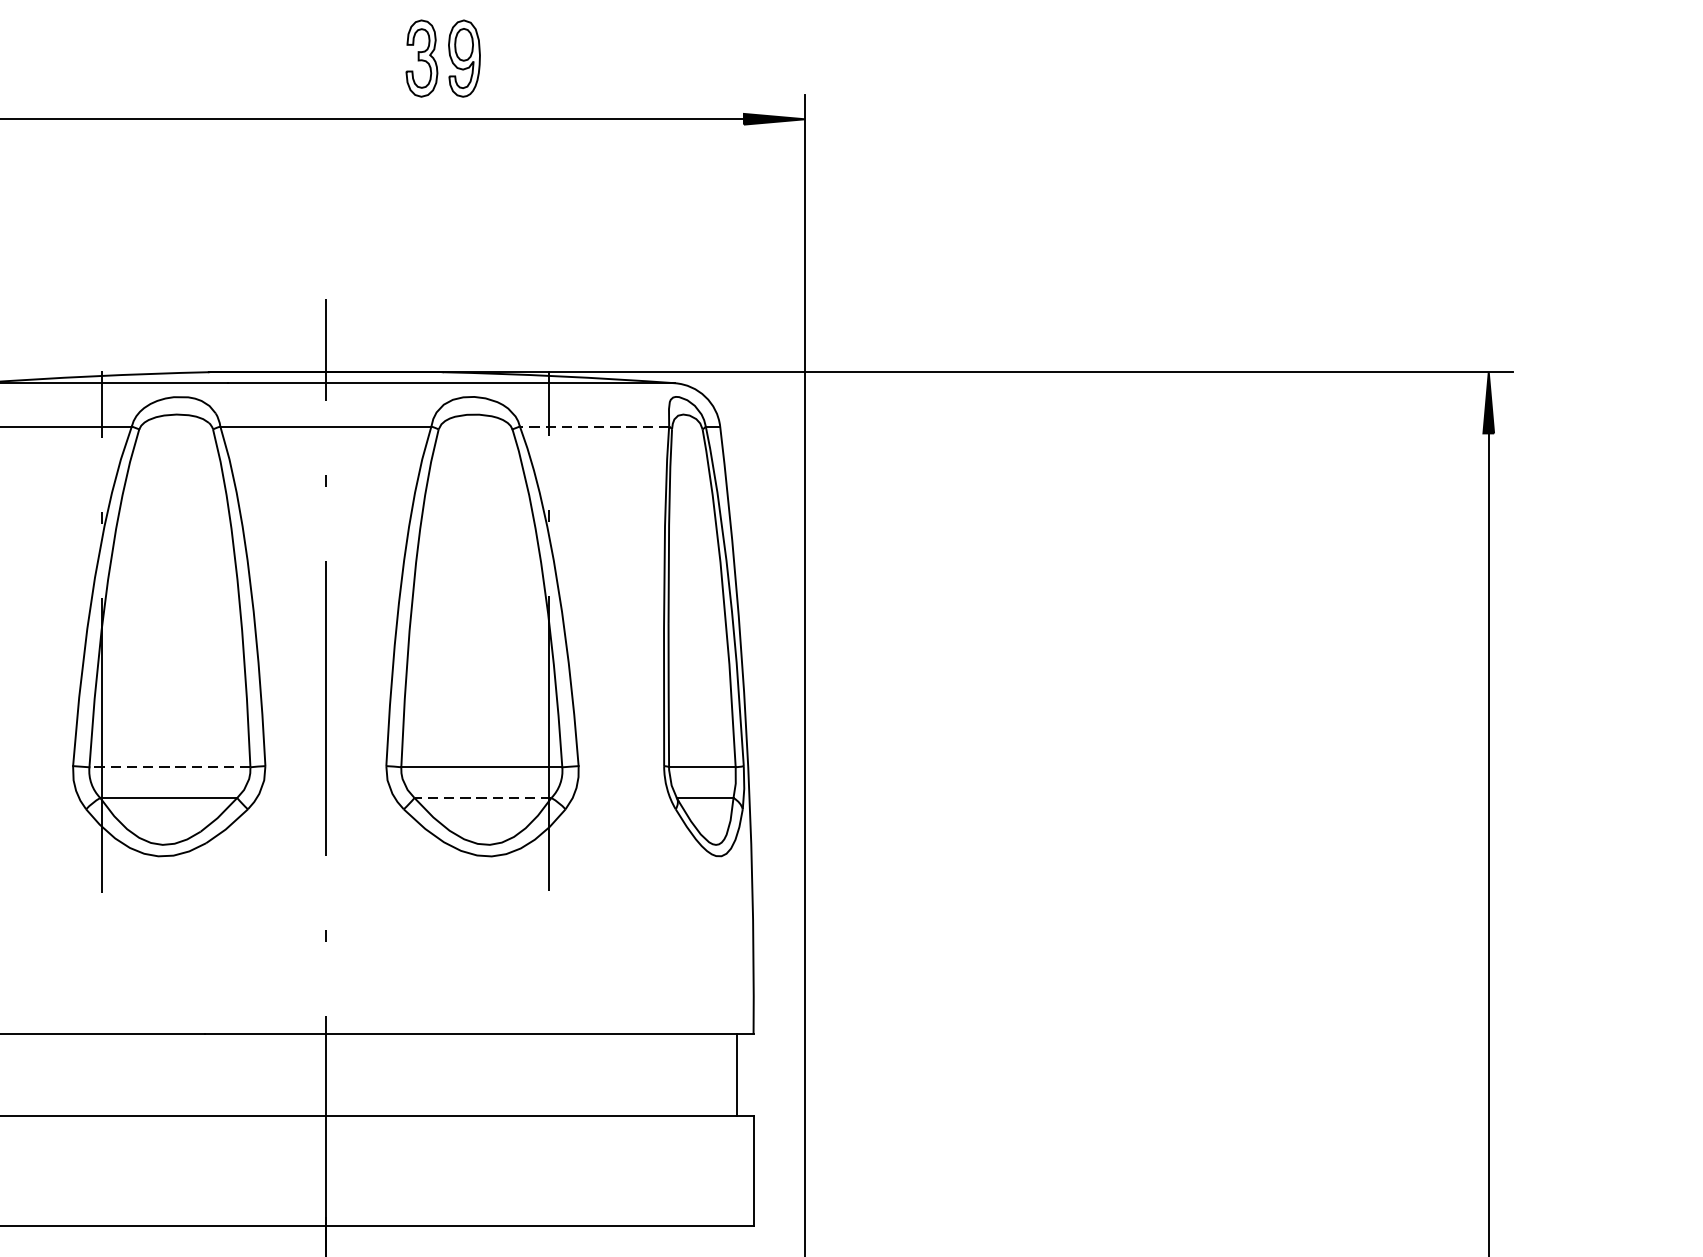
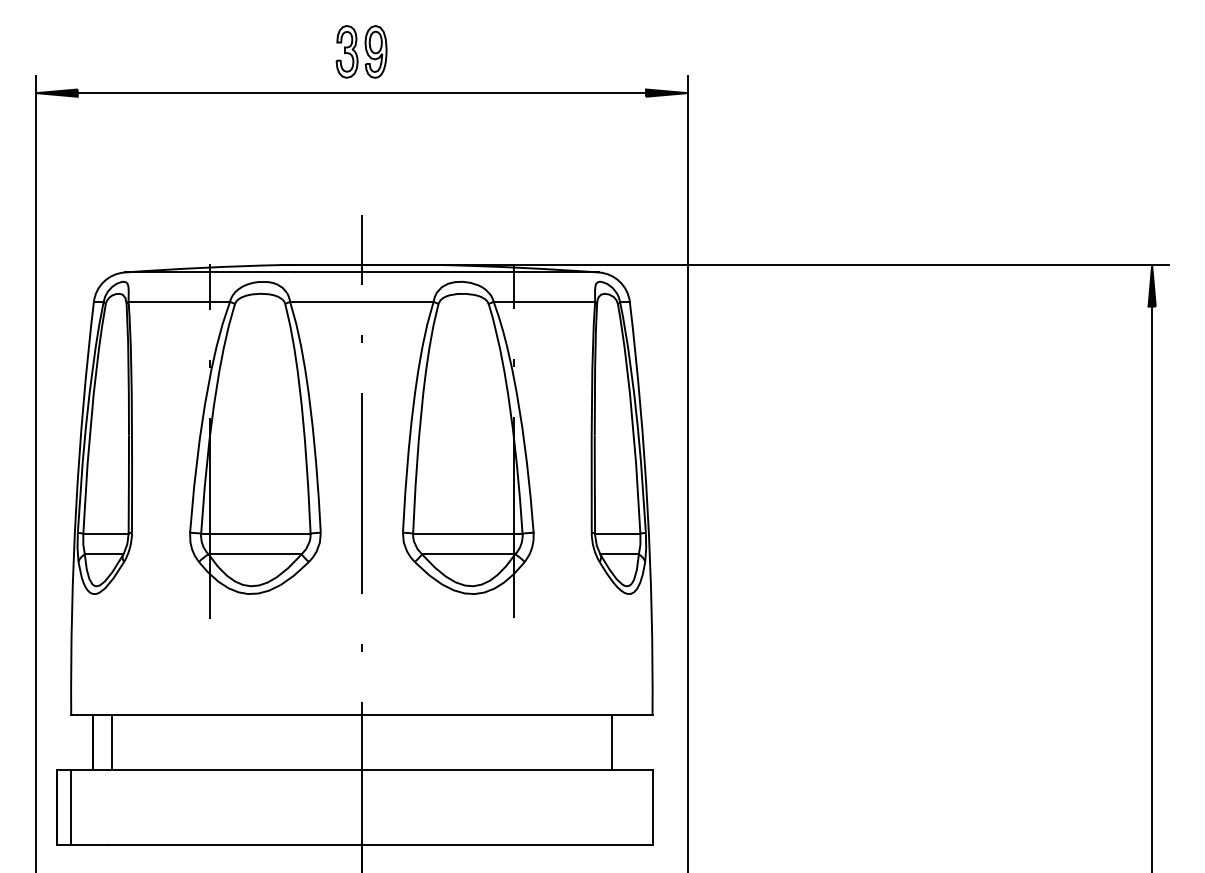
part: (443, 58) -> (361, 51), moved
line: (594, 425) -> (544, 301), dashed -> solid
line: (169, 767) -> (255, 533), dashed -> solid
line: (482, 798) -> (468, 554), dashed -> solid
line: (737, 1074) -> (612, 742), moved

